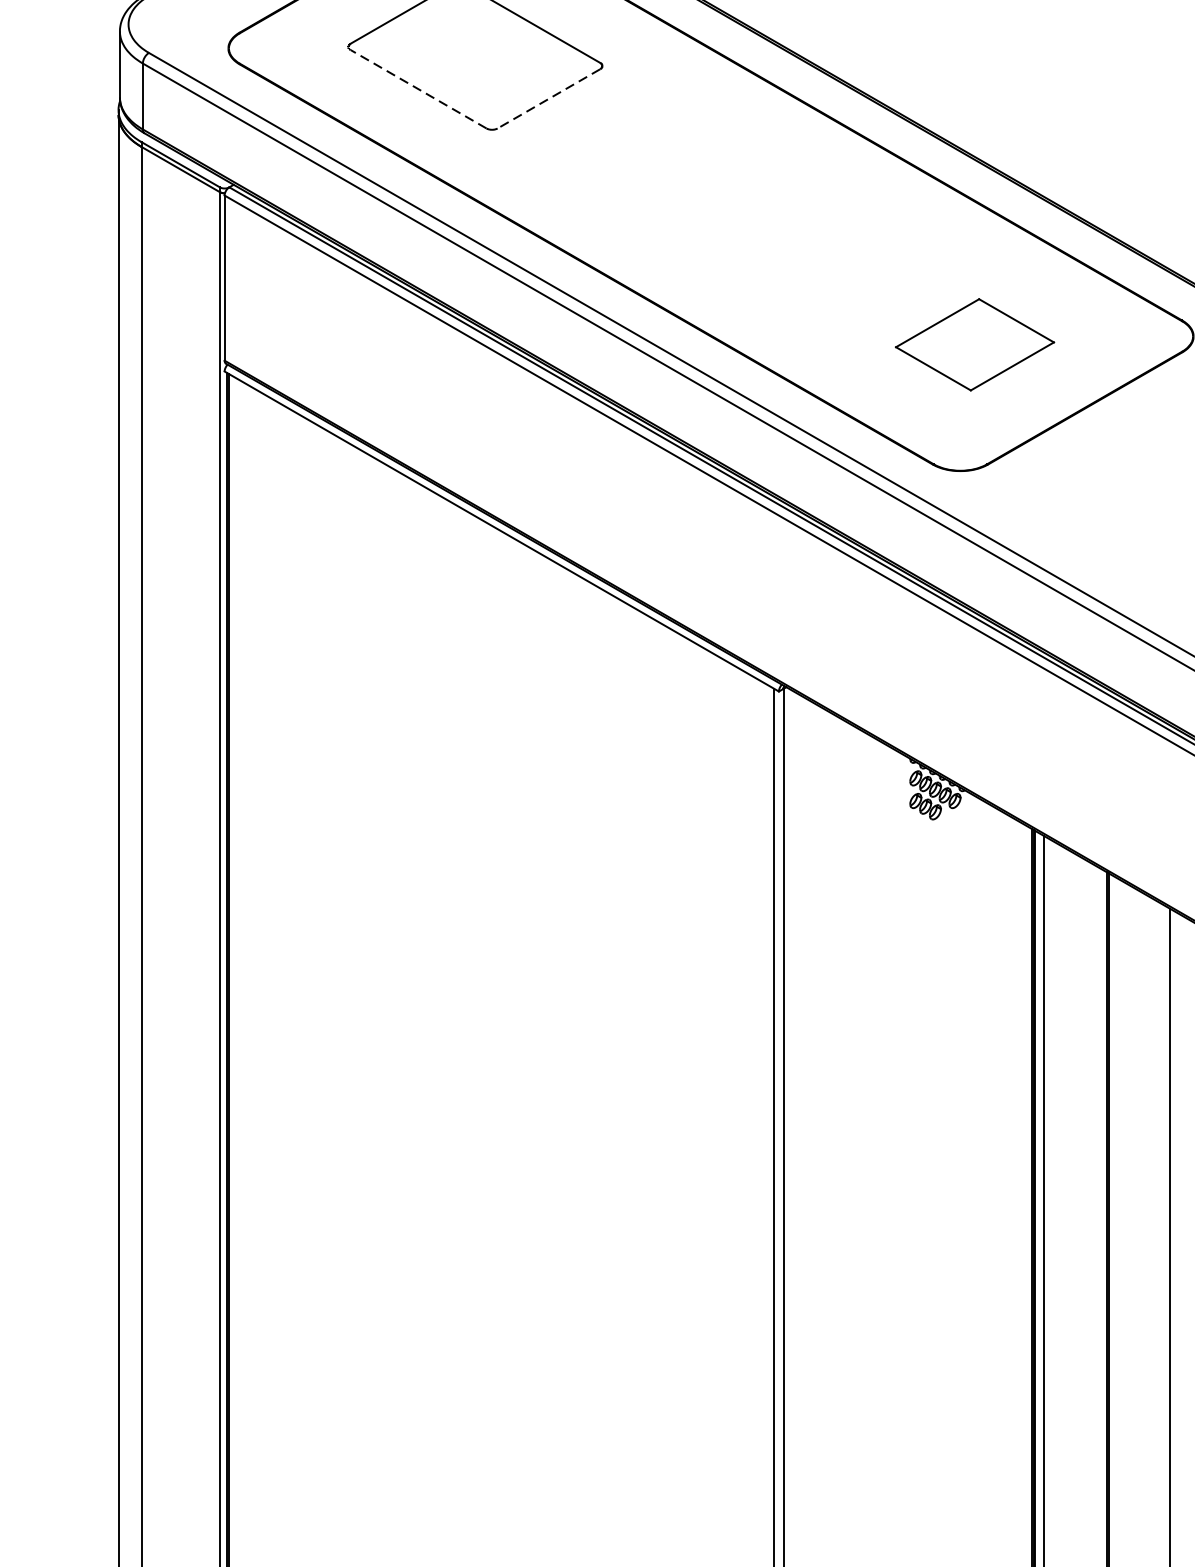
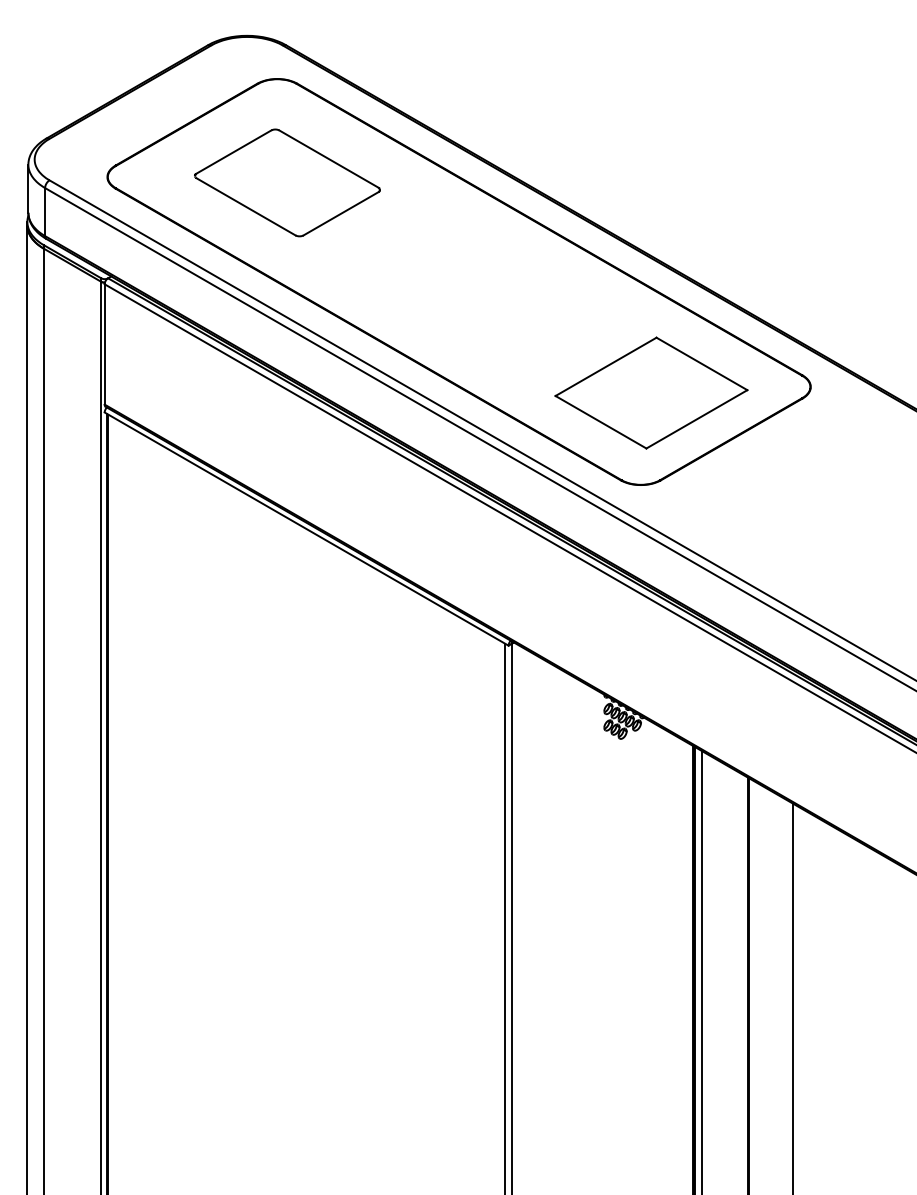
line: (417, 88) -> (245, 206), dashed -> solid
line: (548, 99) -> (340, 214), dashed -> solid
part: (975, 344) -> (651, 392), size x1.67

